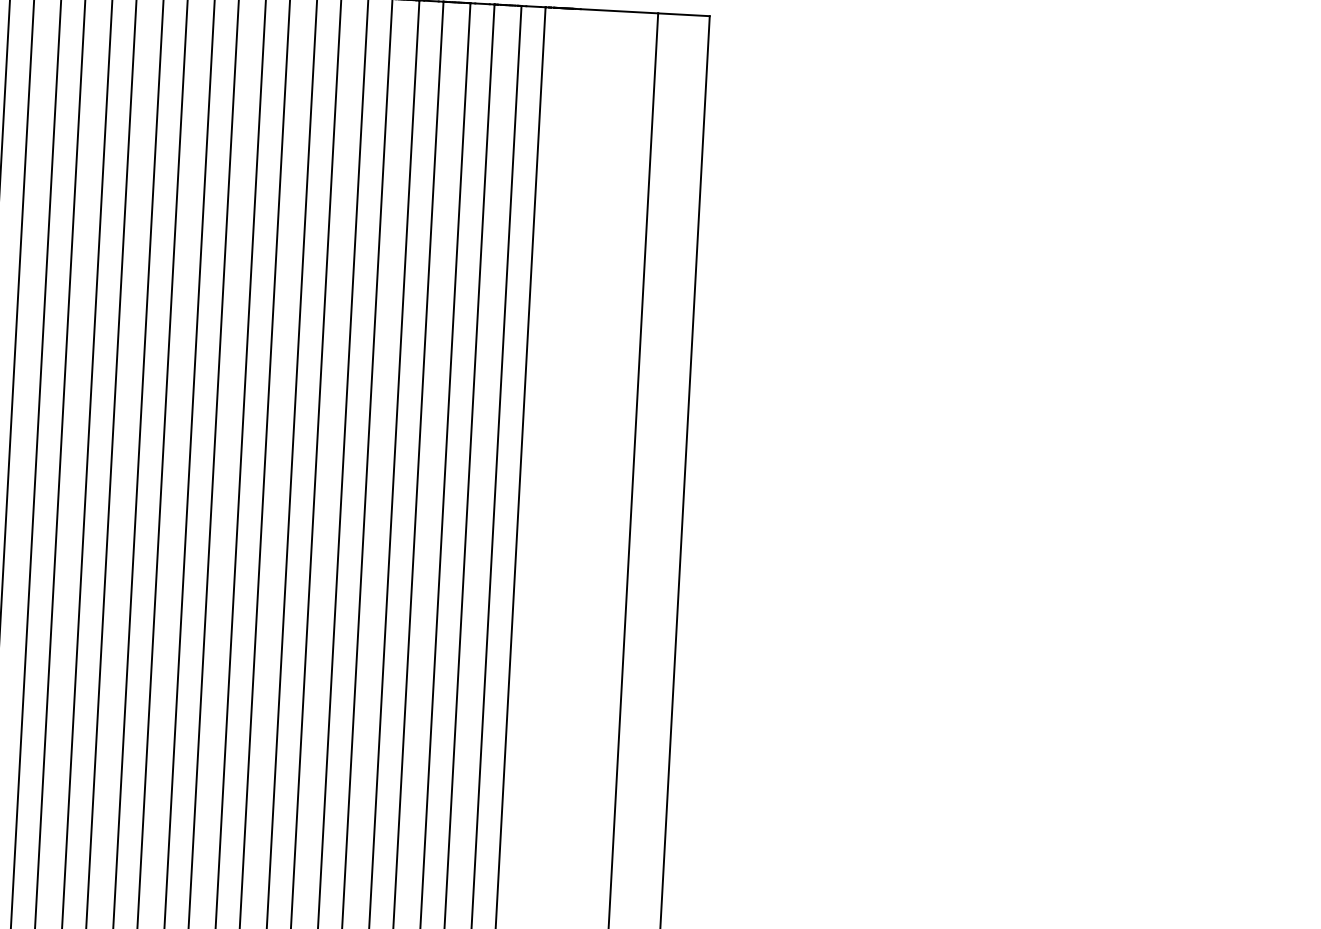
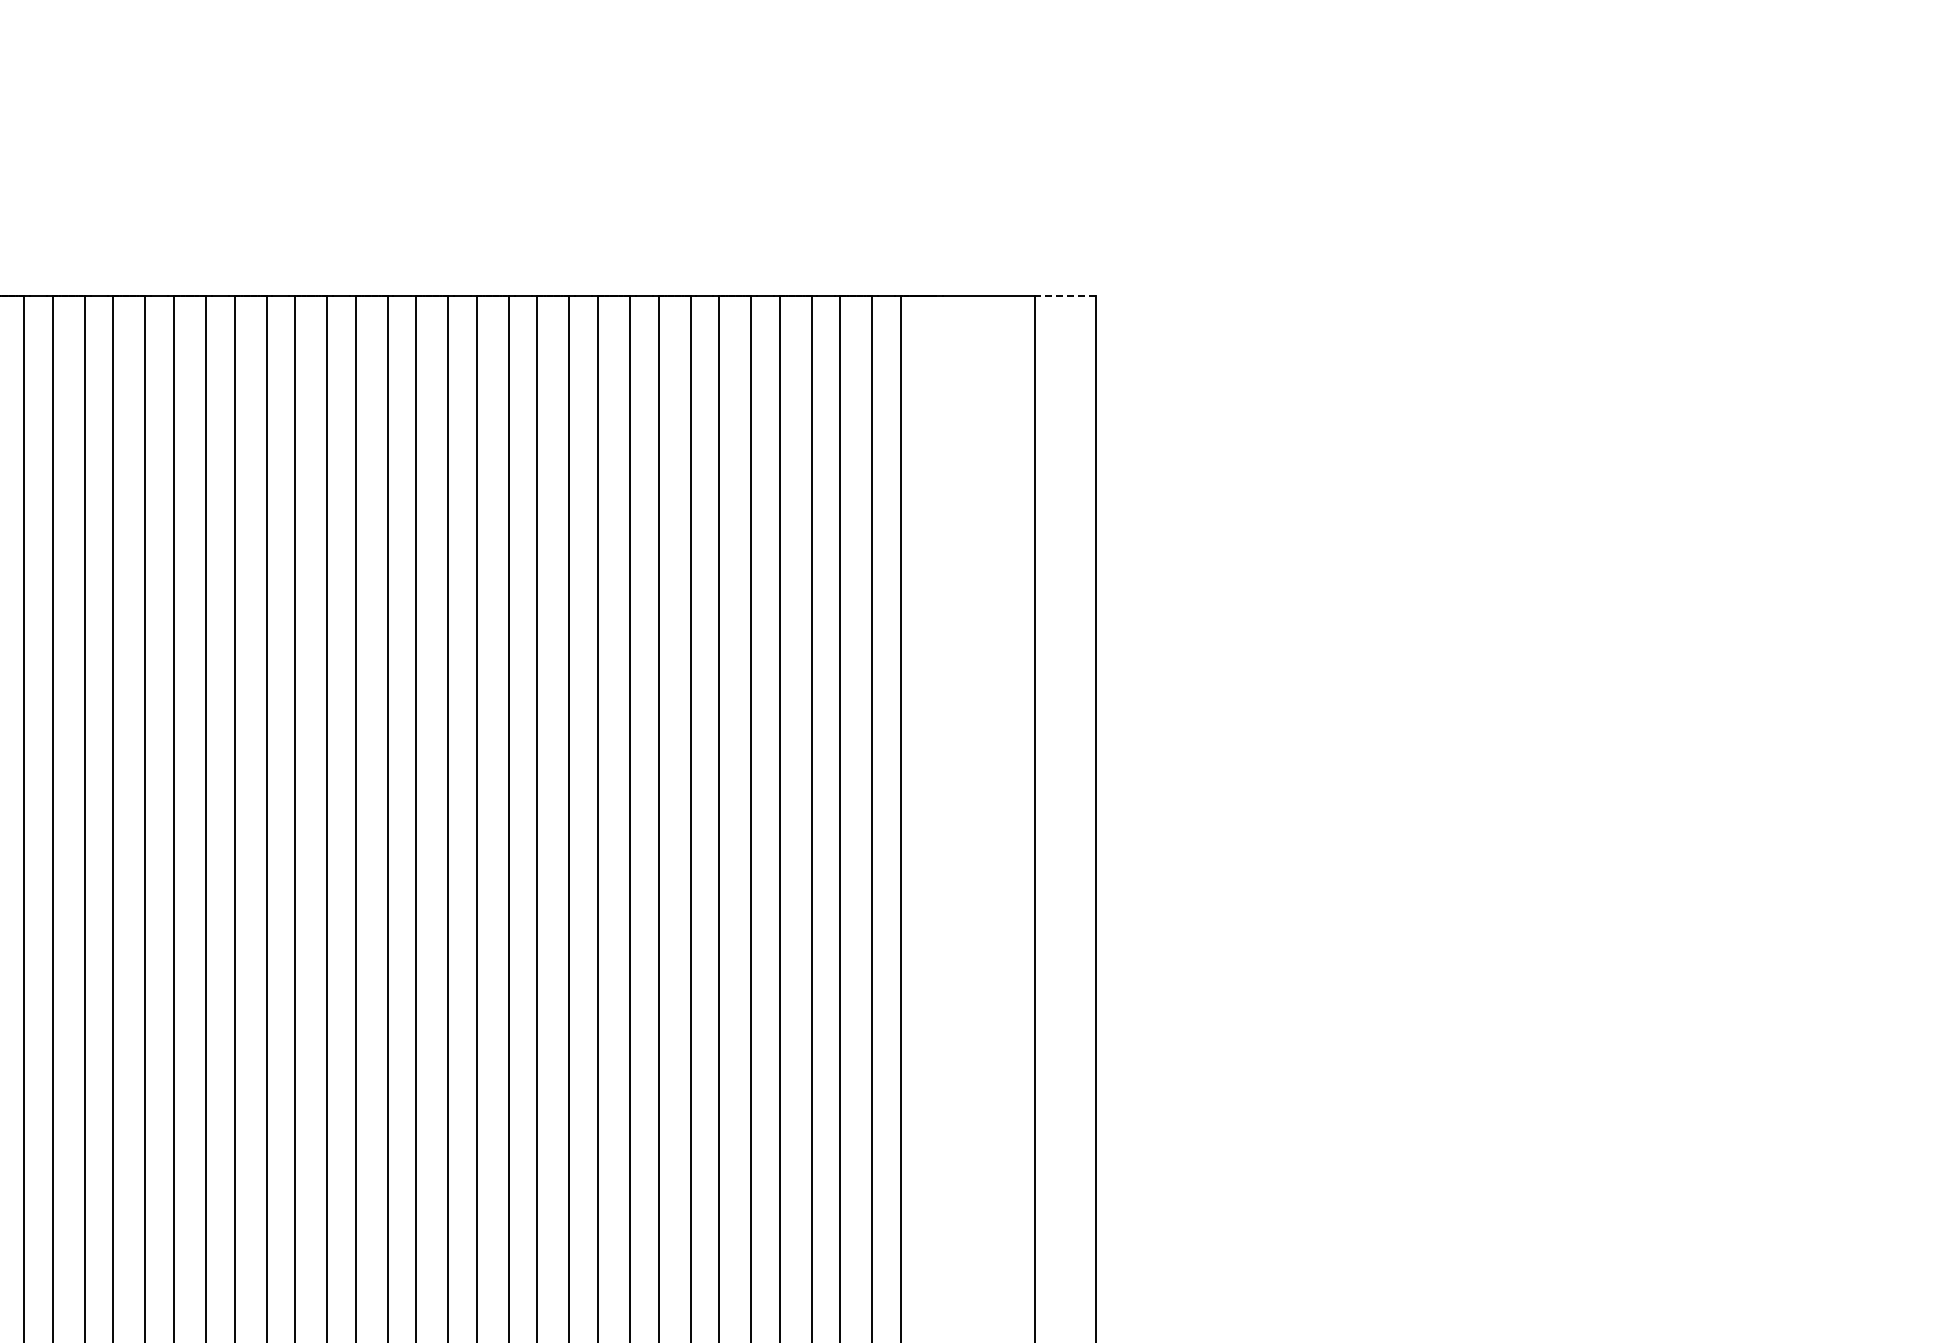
line: (684, 14) -> (1065, 295), solid -> dashed

